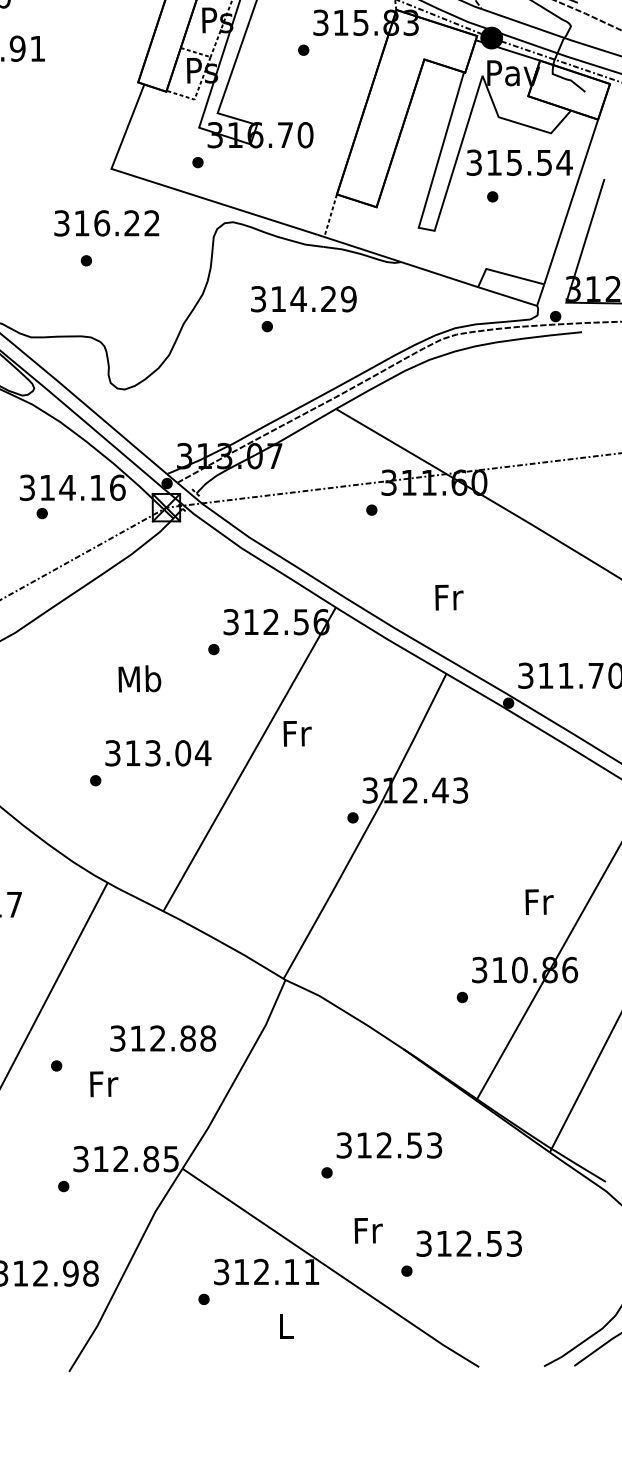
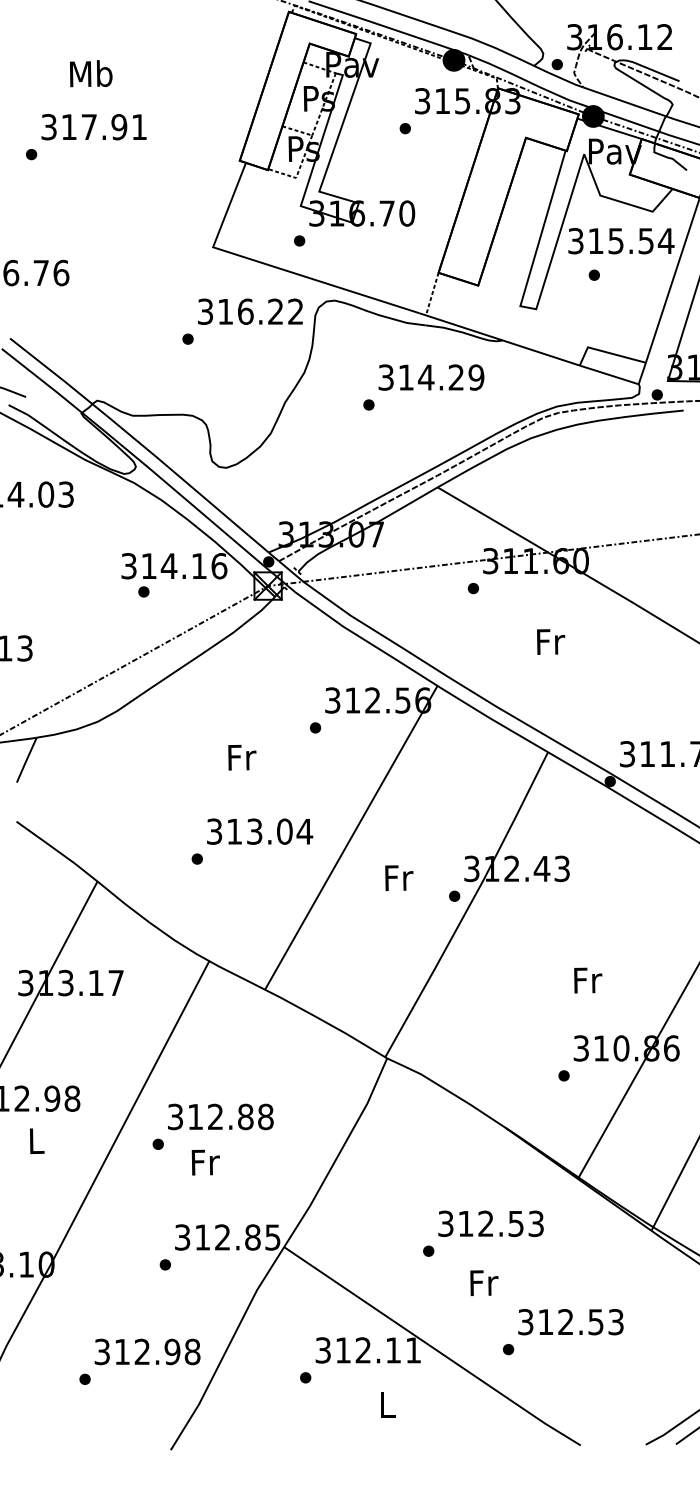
text: (106, 223) -> (250, 311), moved
text: (303, 299) -> (431, 377), moved
text: (449, 597) -> (551, 641), moved
text: (139, 678) -> (241, 756), Mb -> Fr
text: (297, 733) -> (399, 877), moved
text: (539, 902) -> (588, 980), moved
text: (162, 1038) -> (220, 1116), moved
text: (368, 1230) -> (484, 1282), moved

